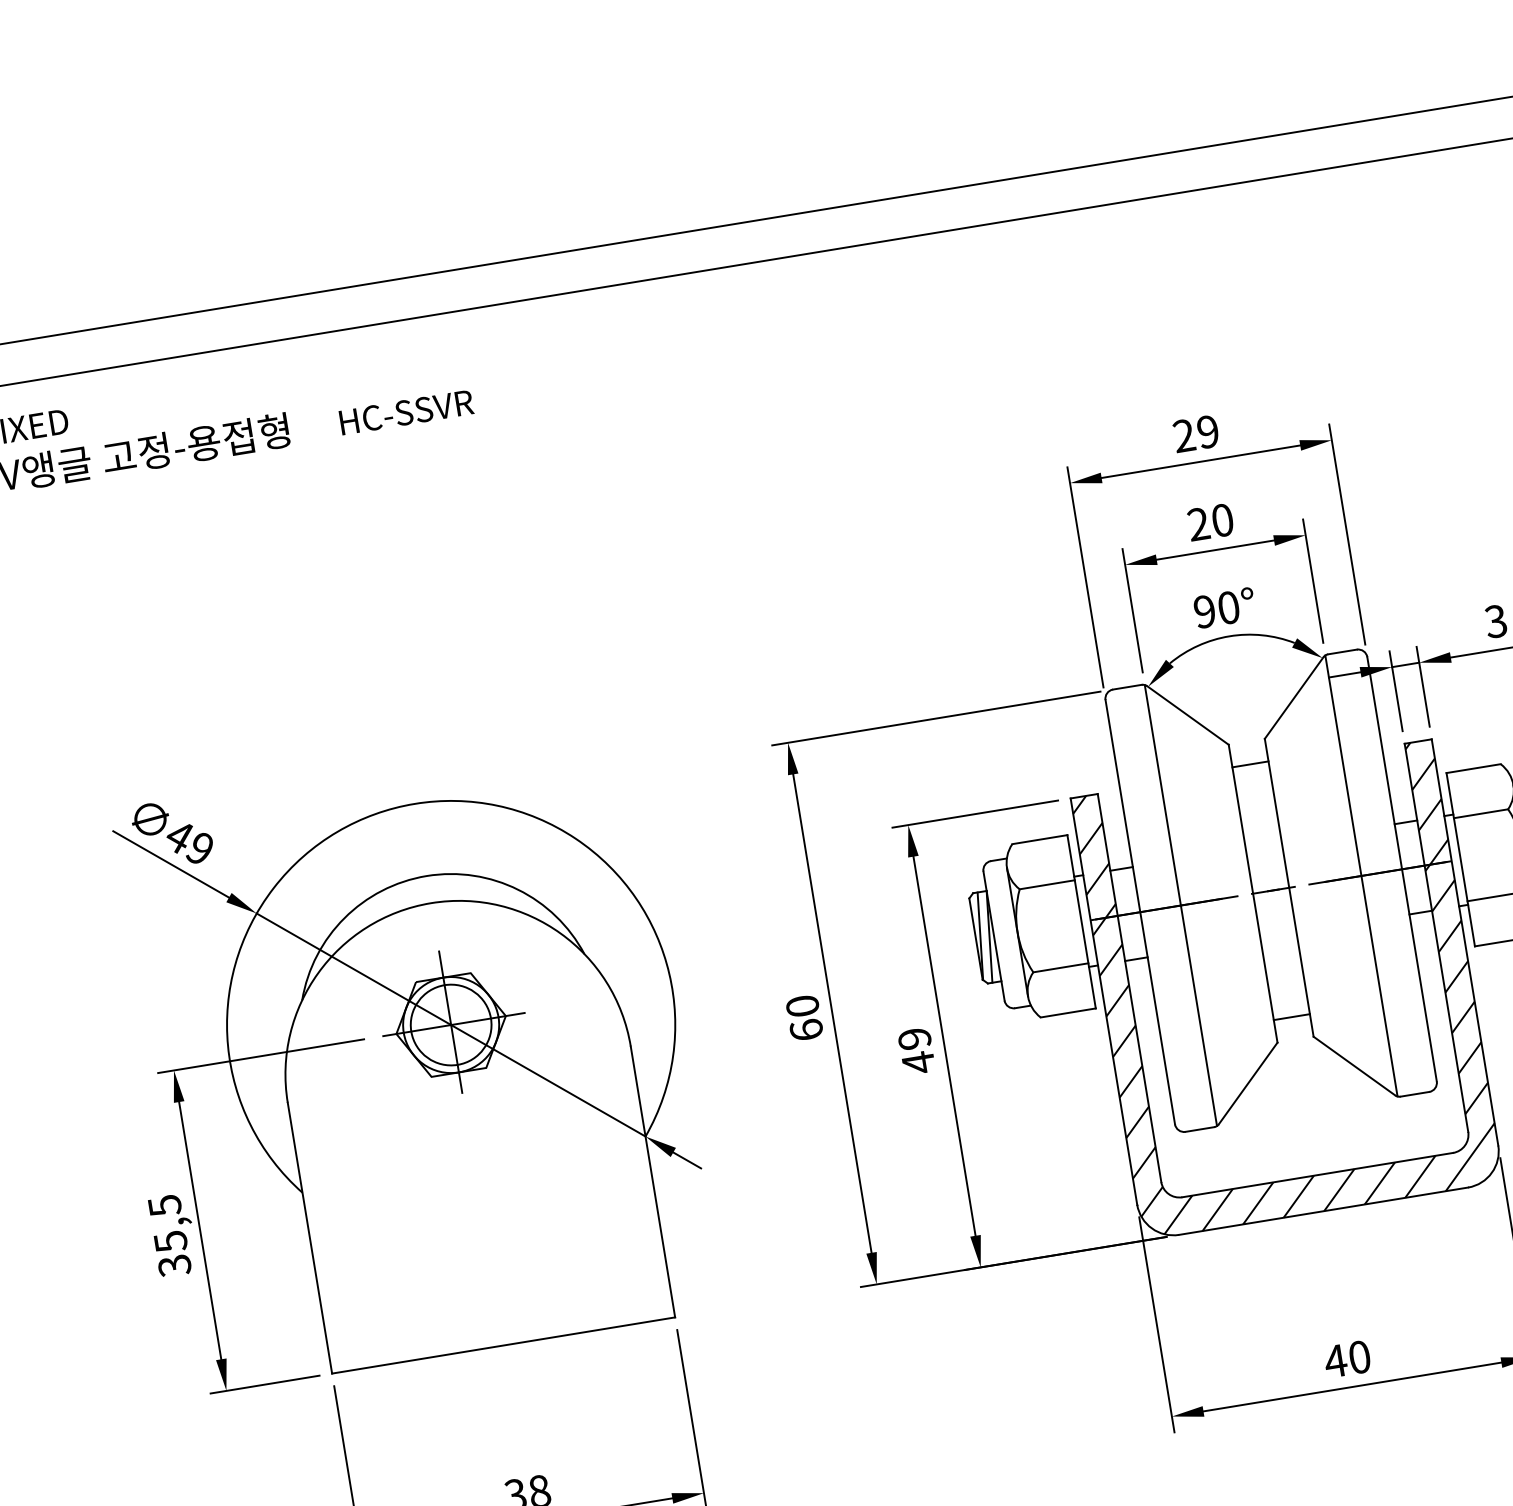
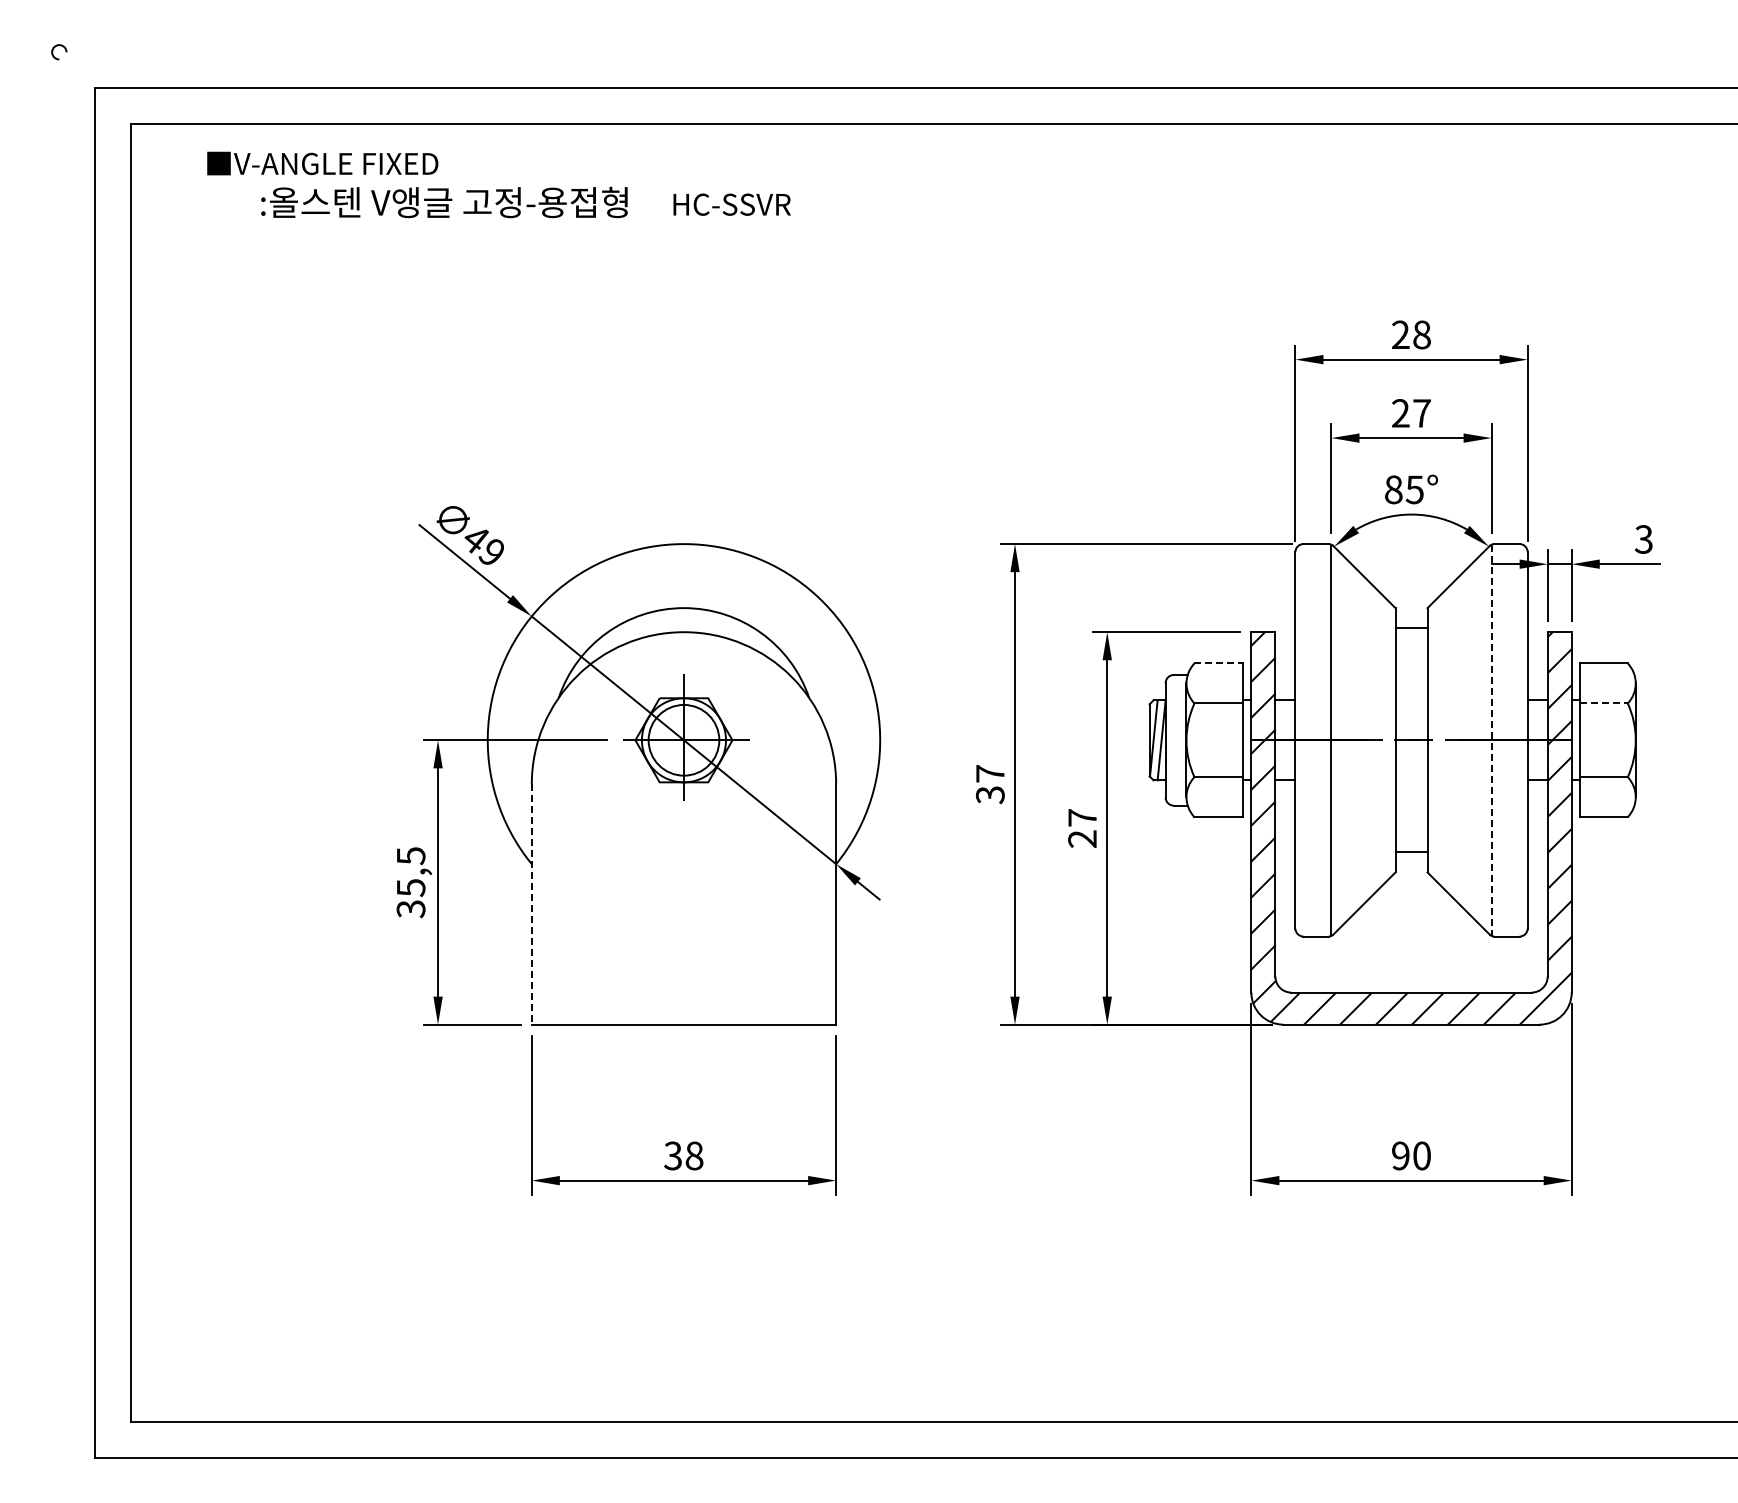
text: (1207, 431) -> (1421, 334), 29 -> 28
text: (1222, 520) -> (1421, 413), 20 -> 27
text: (1216, 609) -> (1404, 489), 90° -> 85°
line: (1481, 813) -> (1604, 703), solid -> dashed
line: (1040, 839) -> (1219, 663), solid -> dashed
line: (1361, 876) -> (1491, 740), solid -> dashed
text: (804, 1018) -> (990, 784), 60 -> 37
text: (916, 1050) -> (1082, 828), 49 -> 27
line: (309, 1239) -> (531, 905), solid -> dashed
text: (1335, 1360) -> (1400, 1155), 40 -> 90

